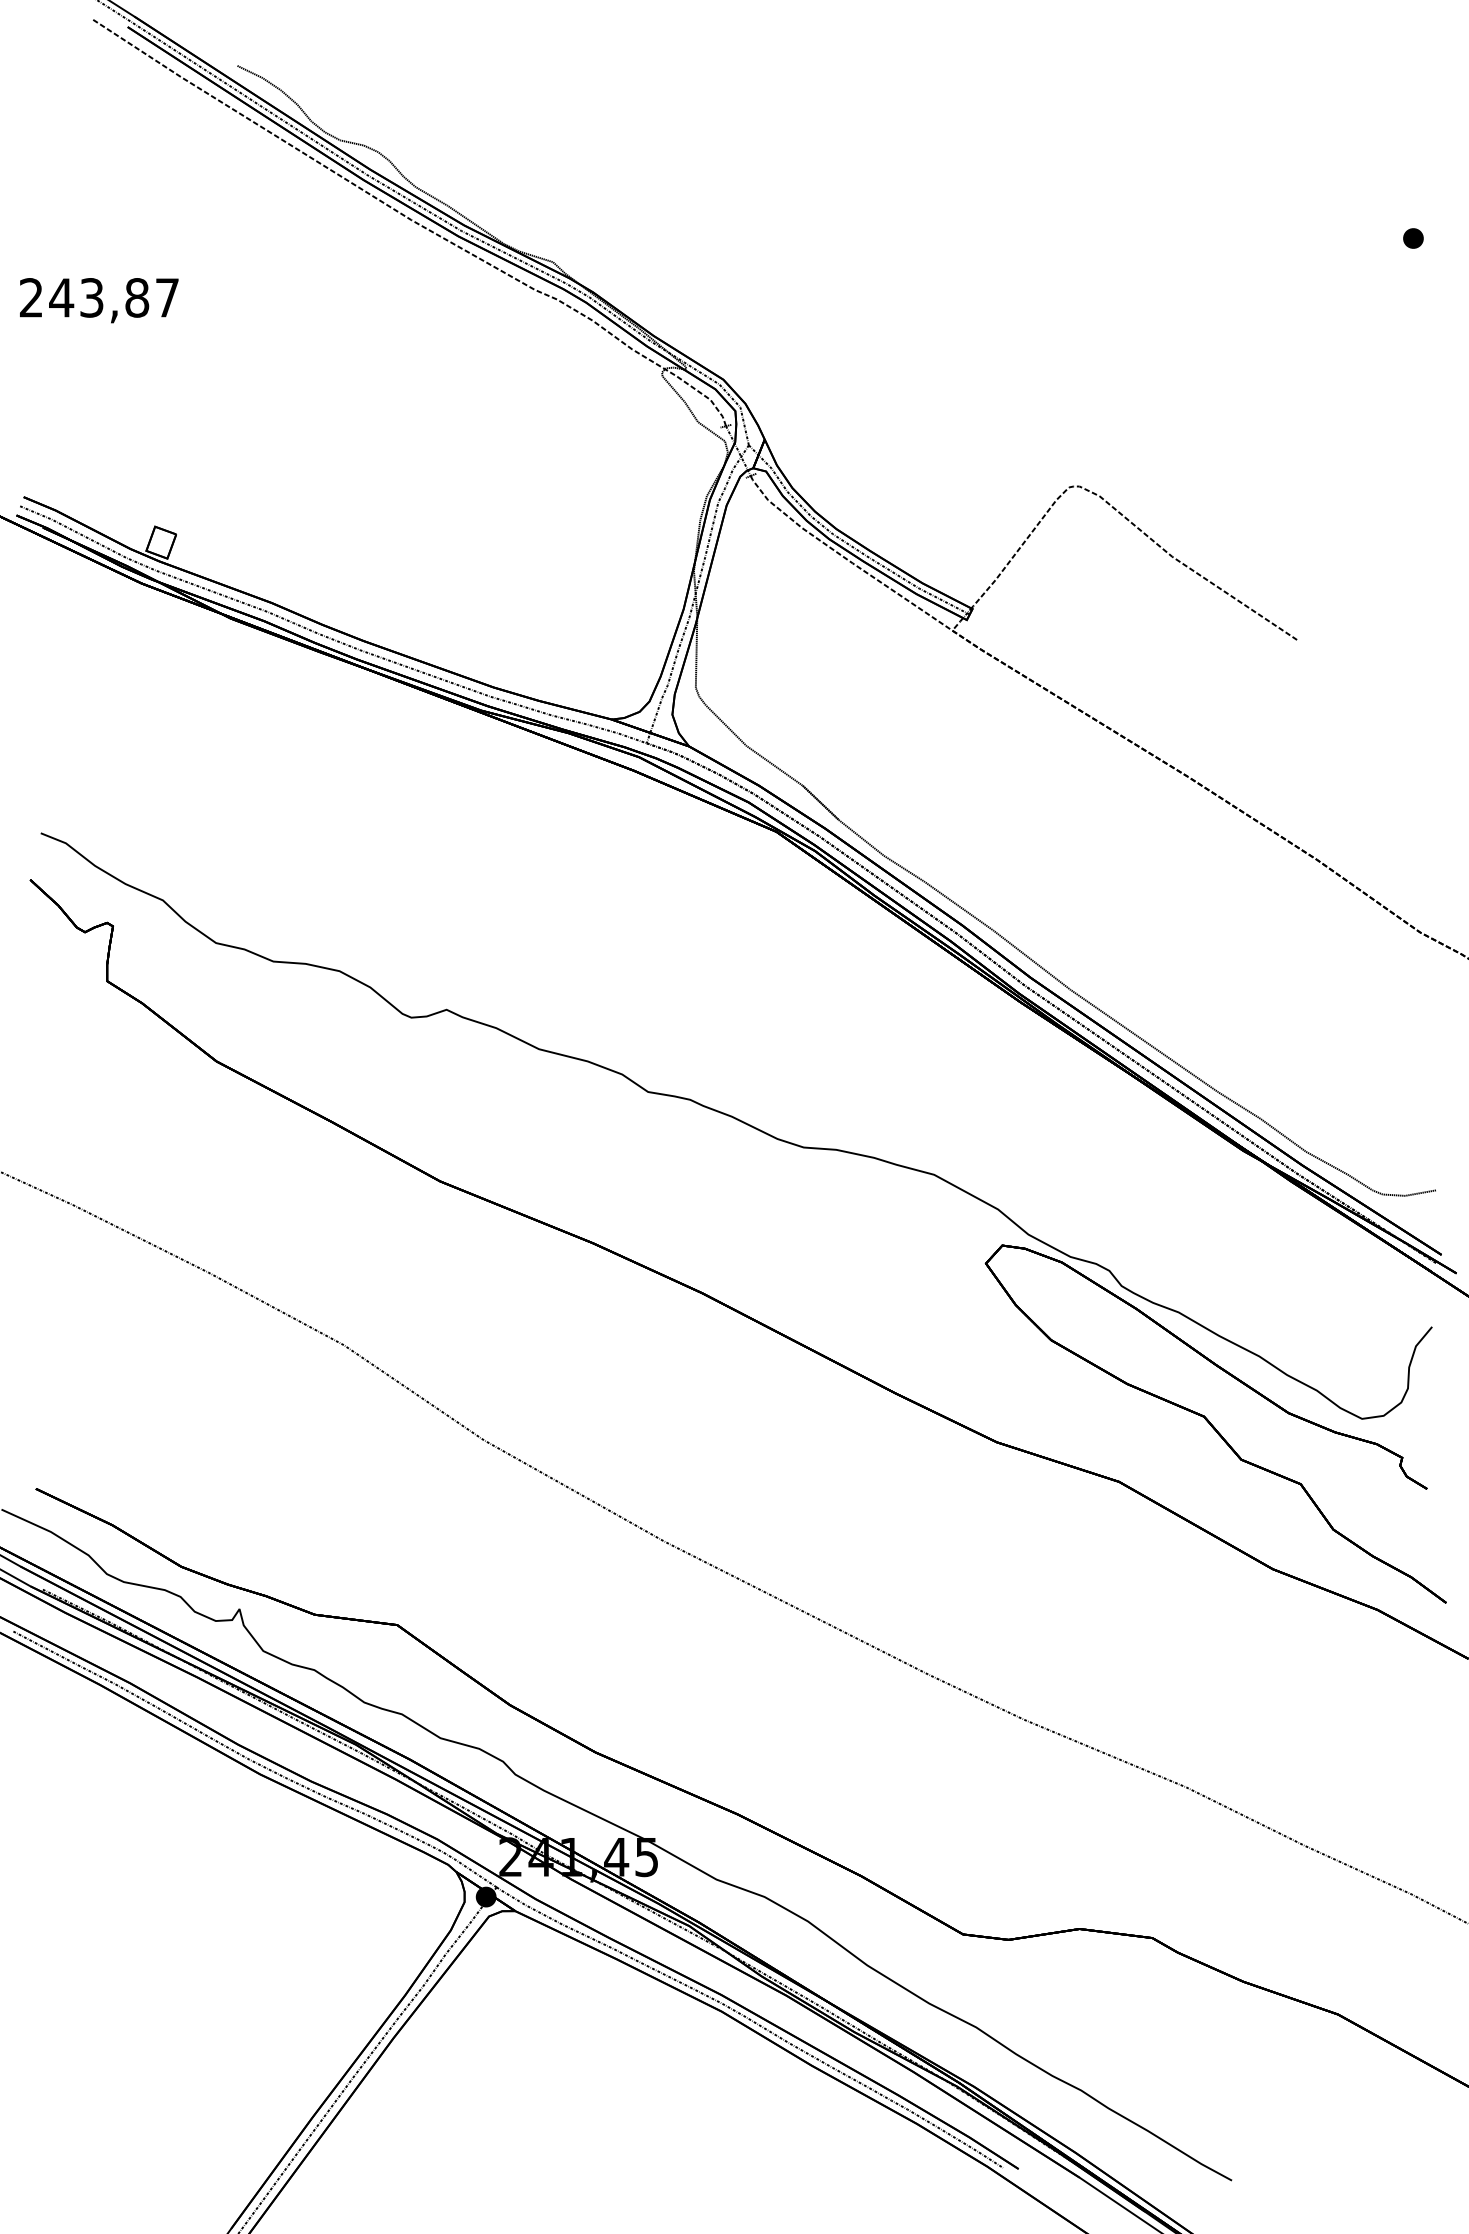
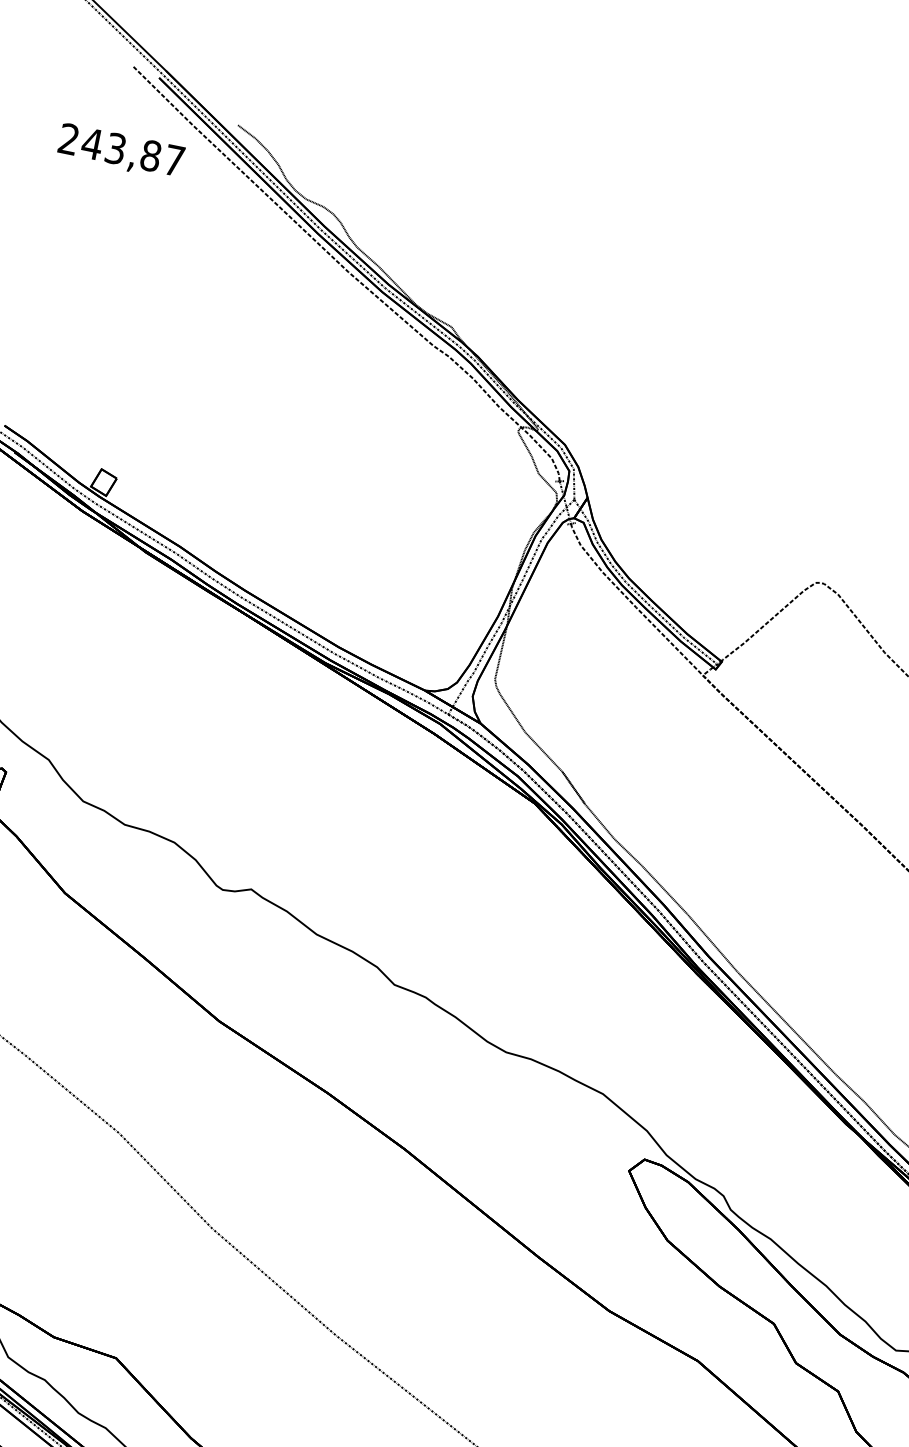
text: (99, 300) -> (121, 152), moved

